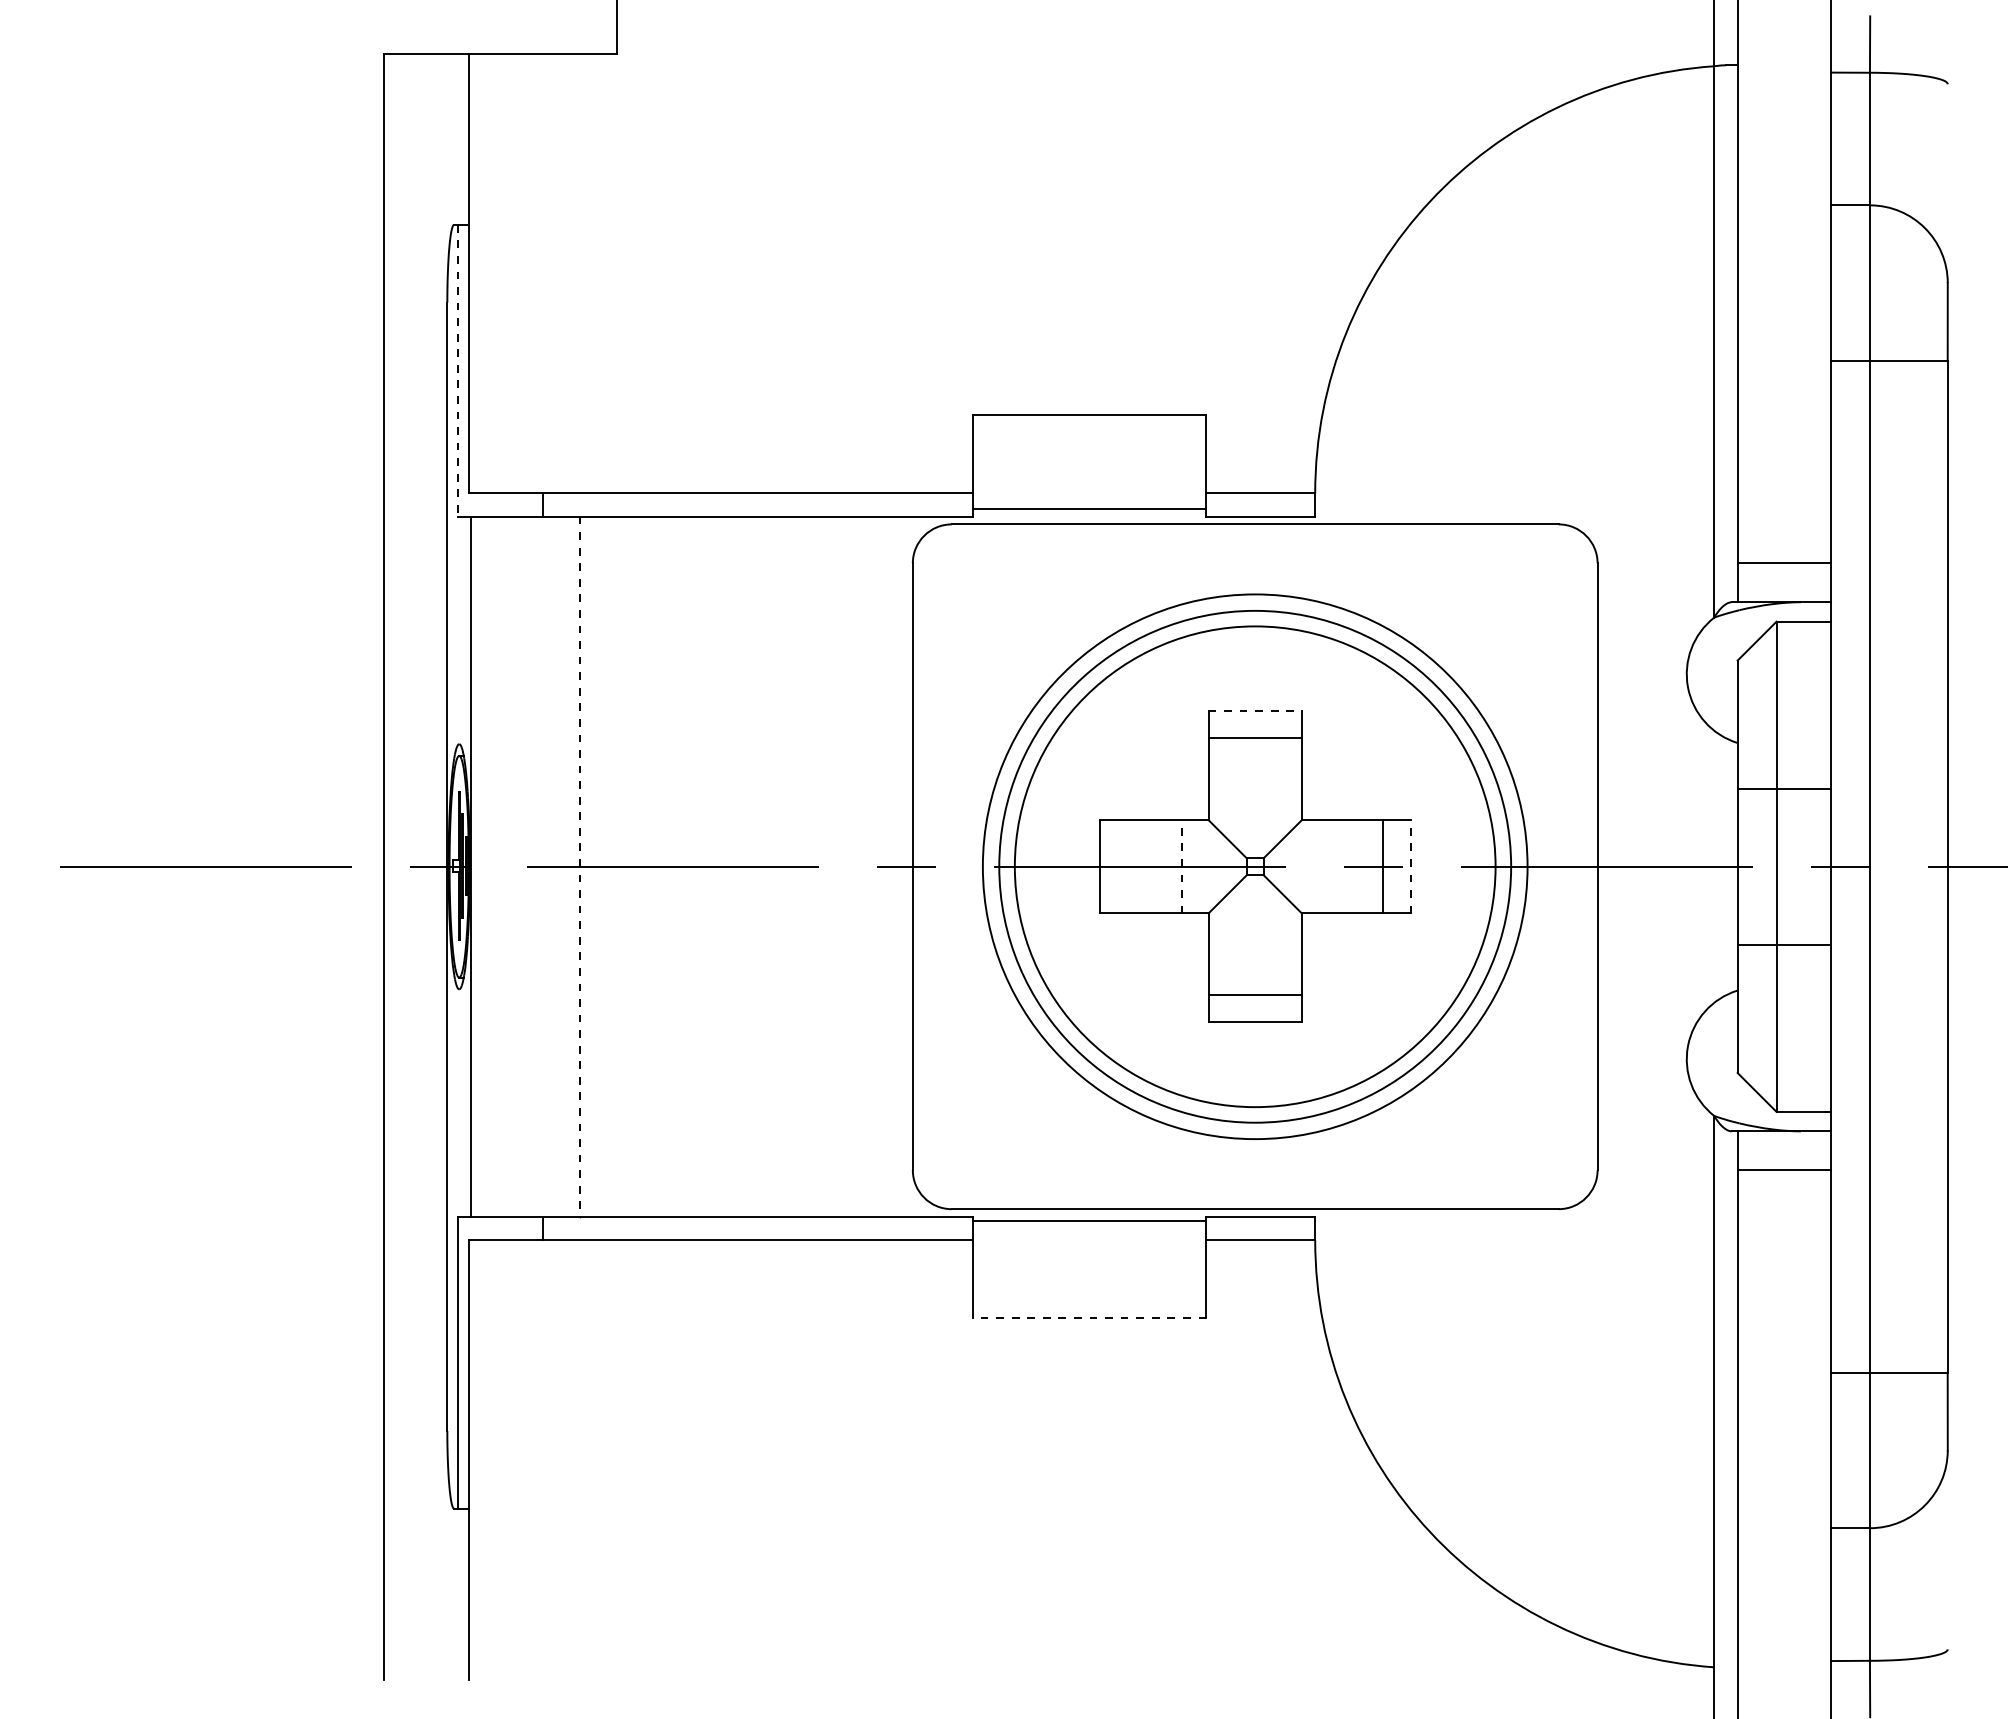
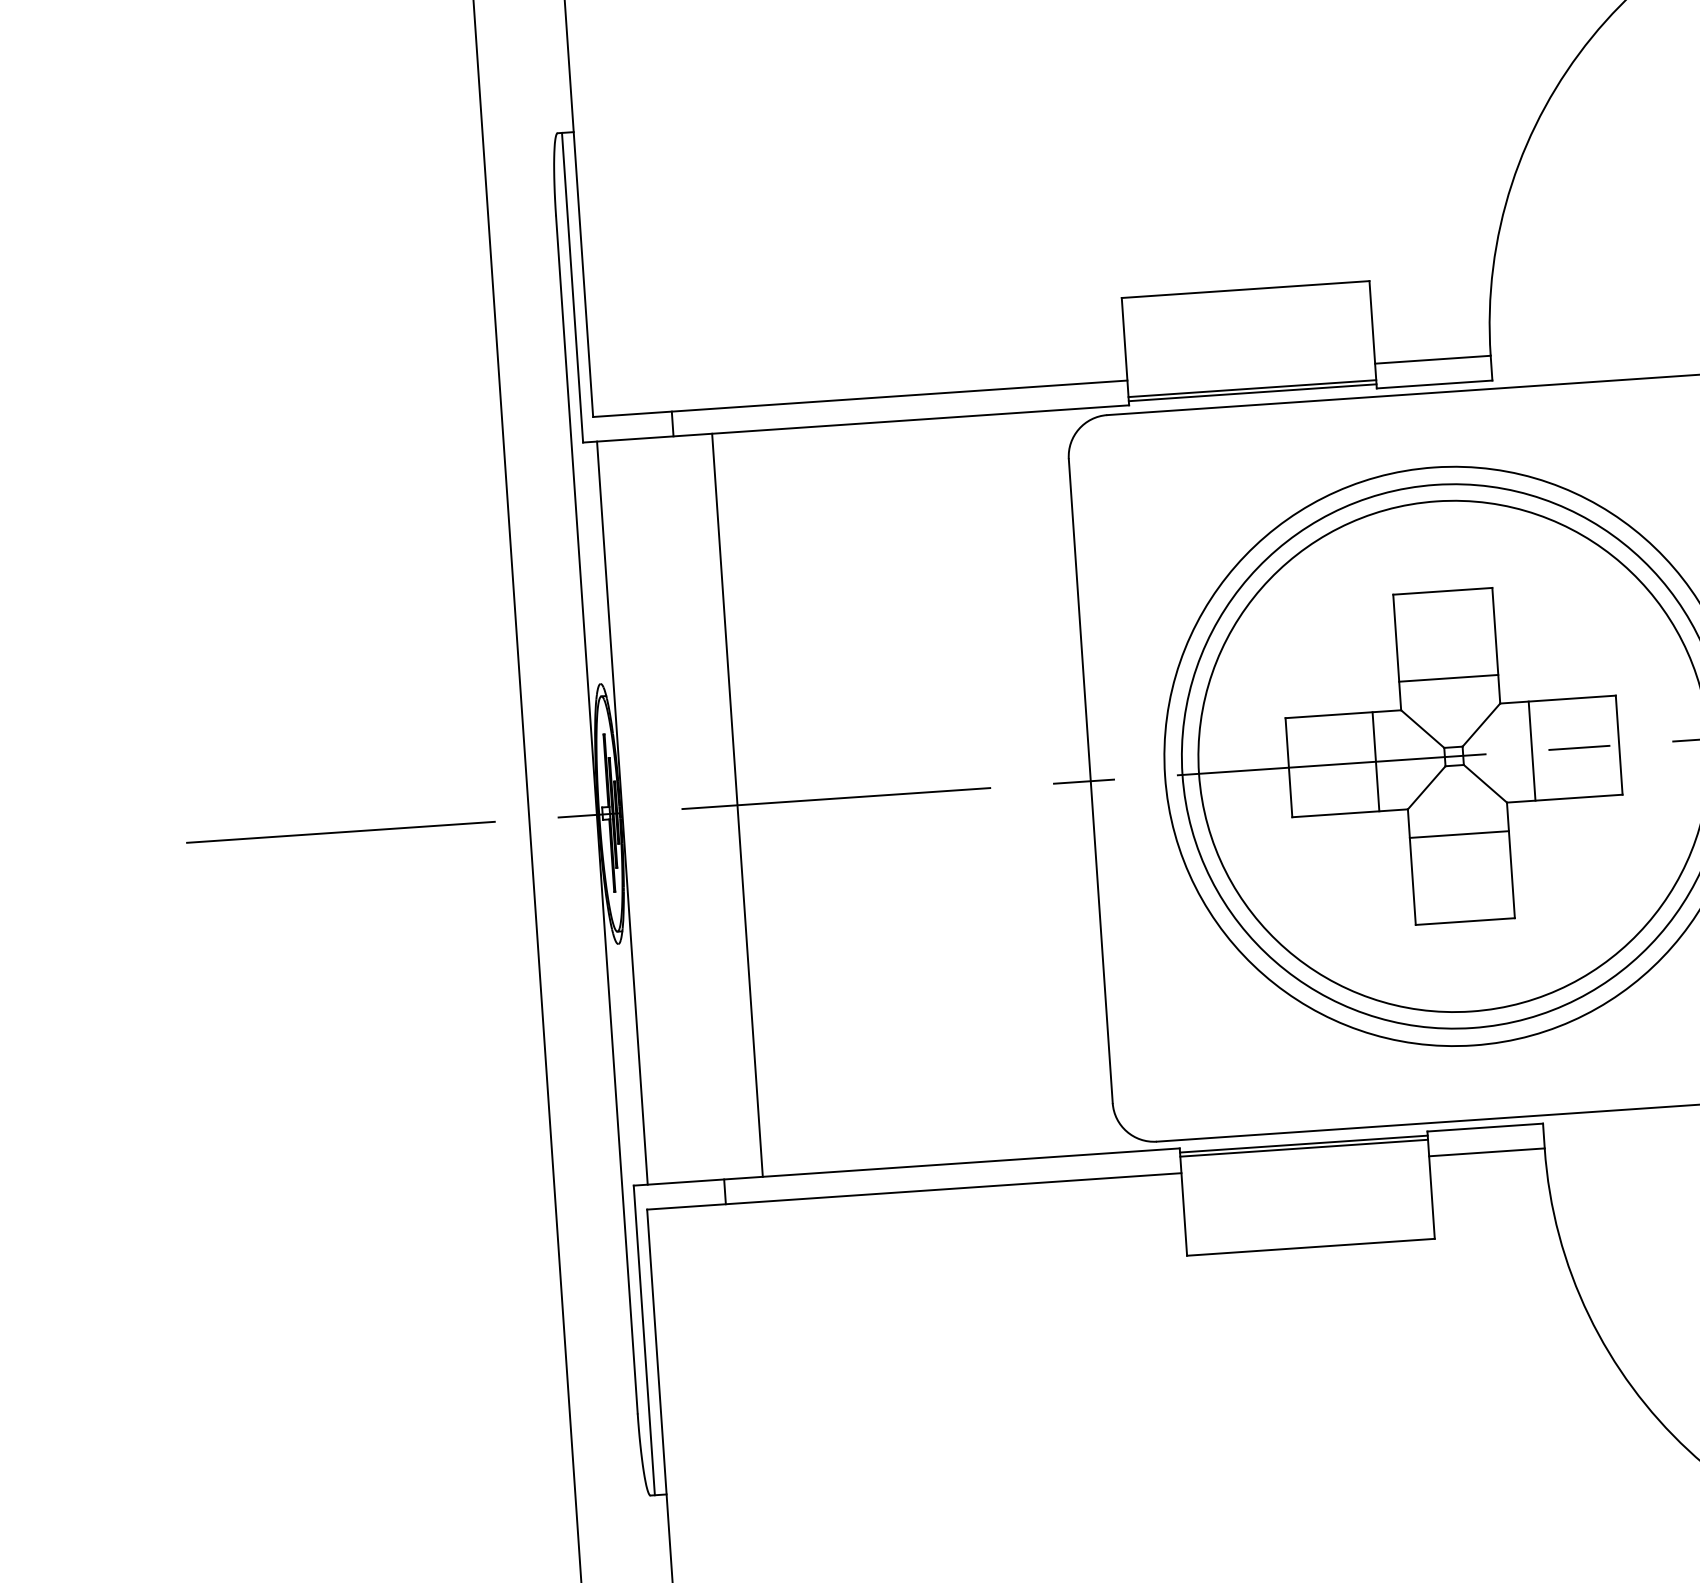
line: (458, 370) -> (572, 287), dashed -> solid
line: (1089, 512) -> (1252, 392), added
line: (1255, 711) -> (1443, 591), dashed -> solid
line: (1254, 738) -> (1448, 678), moved
line: (1181, 866) -> (1375, 761), dashed -> solid
line: (1382, 866) -> (1531, 750), moved
line: (1410, 866) -> (1618, 744), dashed -> solid
line: (579, 867) -> (737, 806), dashed -> solid
line: (1254, 995) -> (1458, 834), moved
line: (1089, 1224) -> (1304, 1147), added
line: (1089, 1318) -> (1310, 1247), dashed -> solid

